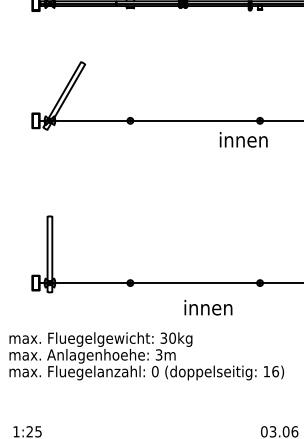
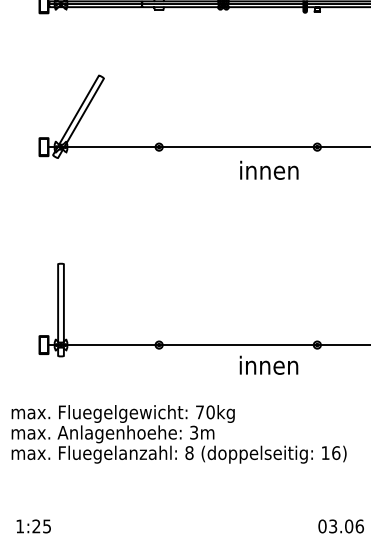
text: (243, 139) -> (269, 169), moved
text: (208, 307) -> (269, 365), moved
text: (163, 337) -> (199, 411), 30kg -> 70kg
text: (154, 371) -> (188, 452), 0 -> 8

